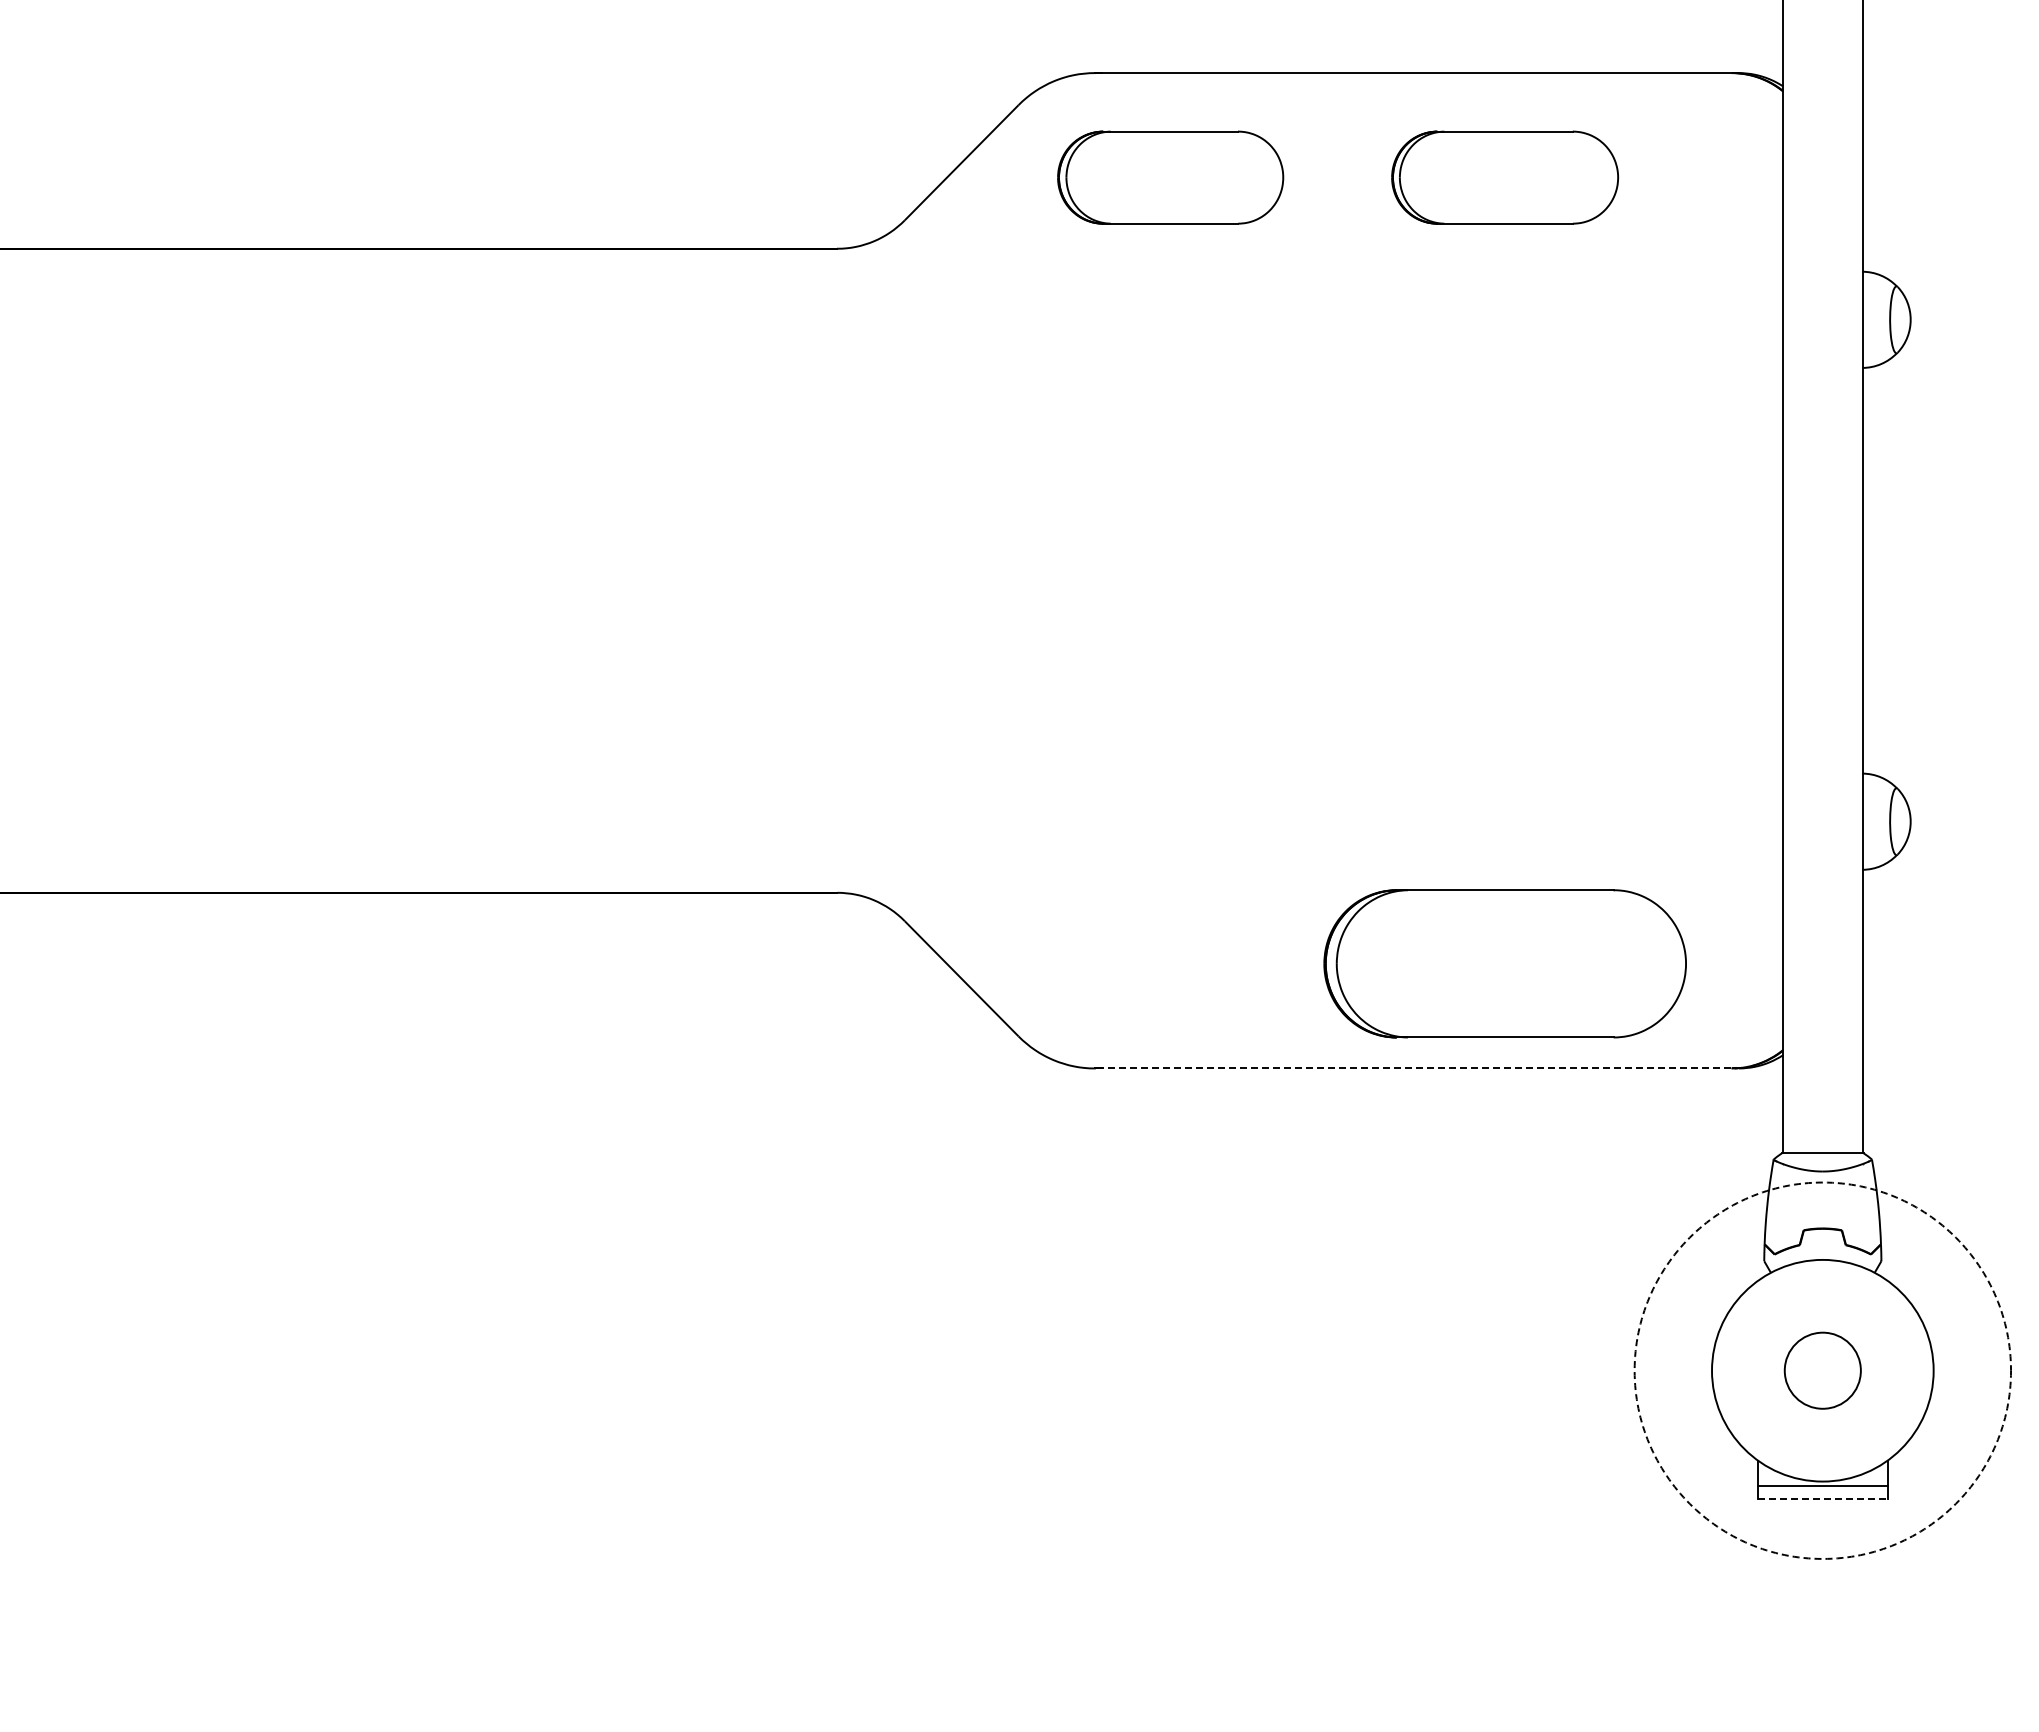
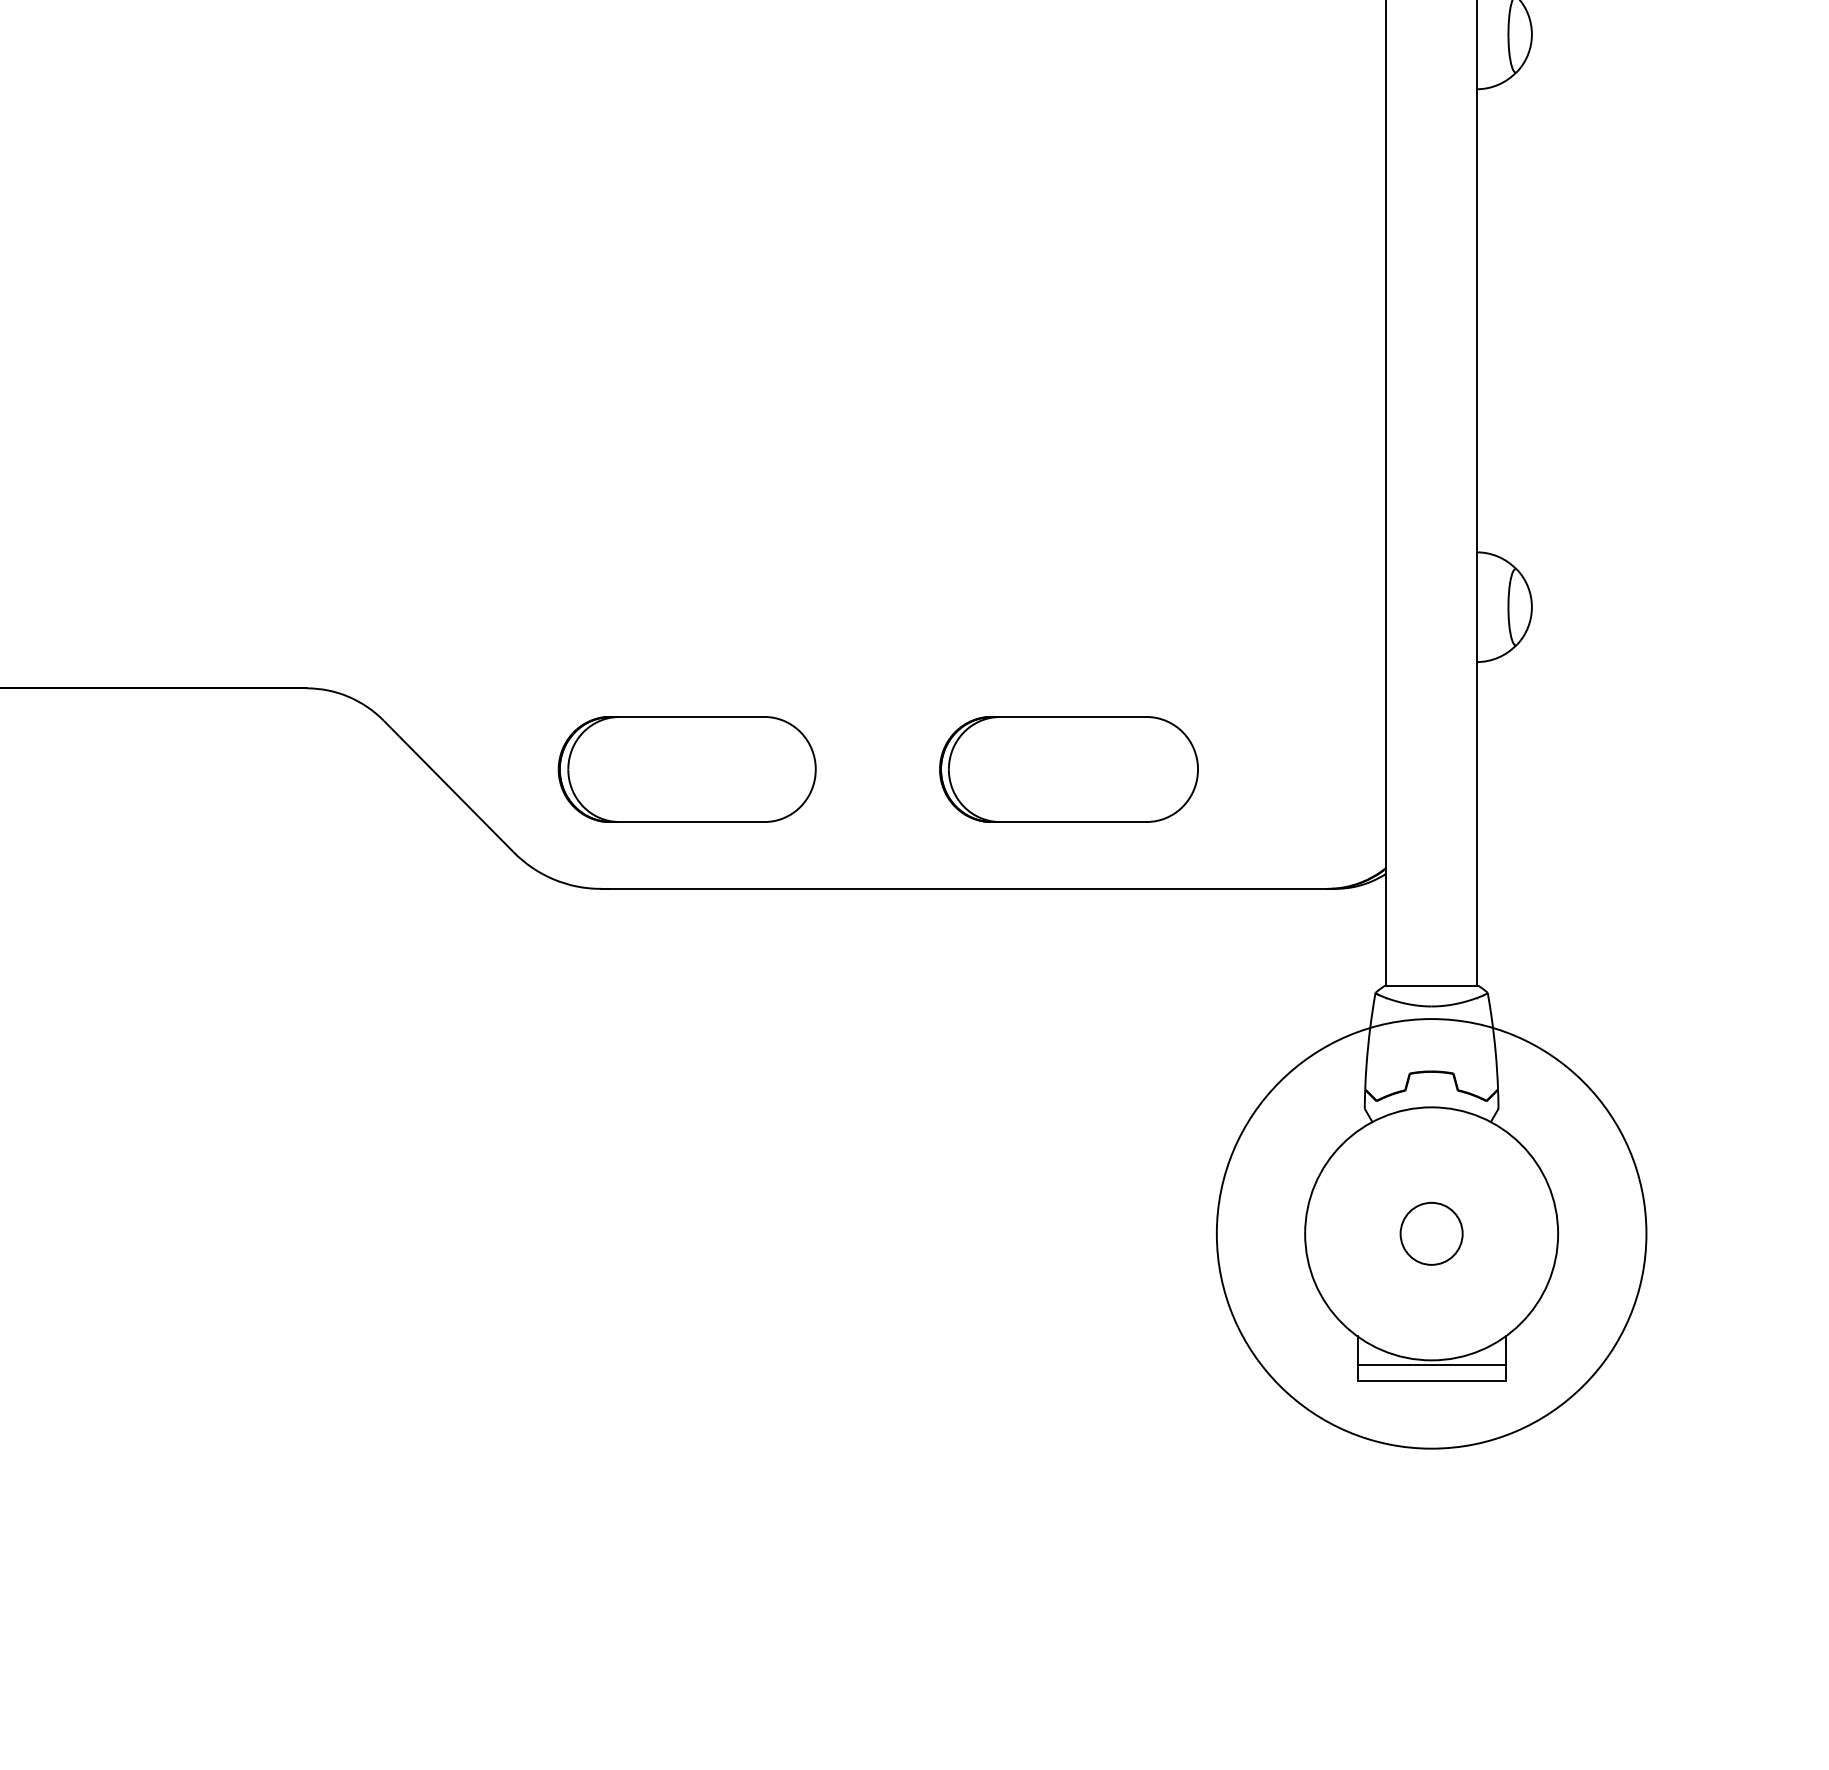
part: (1170, 963) -> (687, 769), added
part: (1504, 963) -> (1068, 769), size x0.62
line: (1412, 1068) -> (963, 888), dashed -> solid
circle: (1822, 1370) -> (1431, 1233), dashed -> solid
circle: (1822, 1370) -> (1431, 1233), size x0.71
line: (1822, 1499) -> (1431, 1380), dashed -> solid

